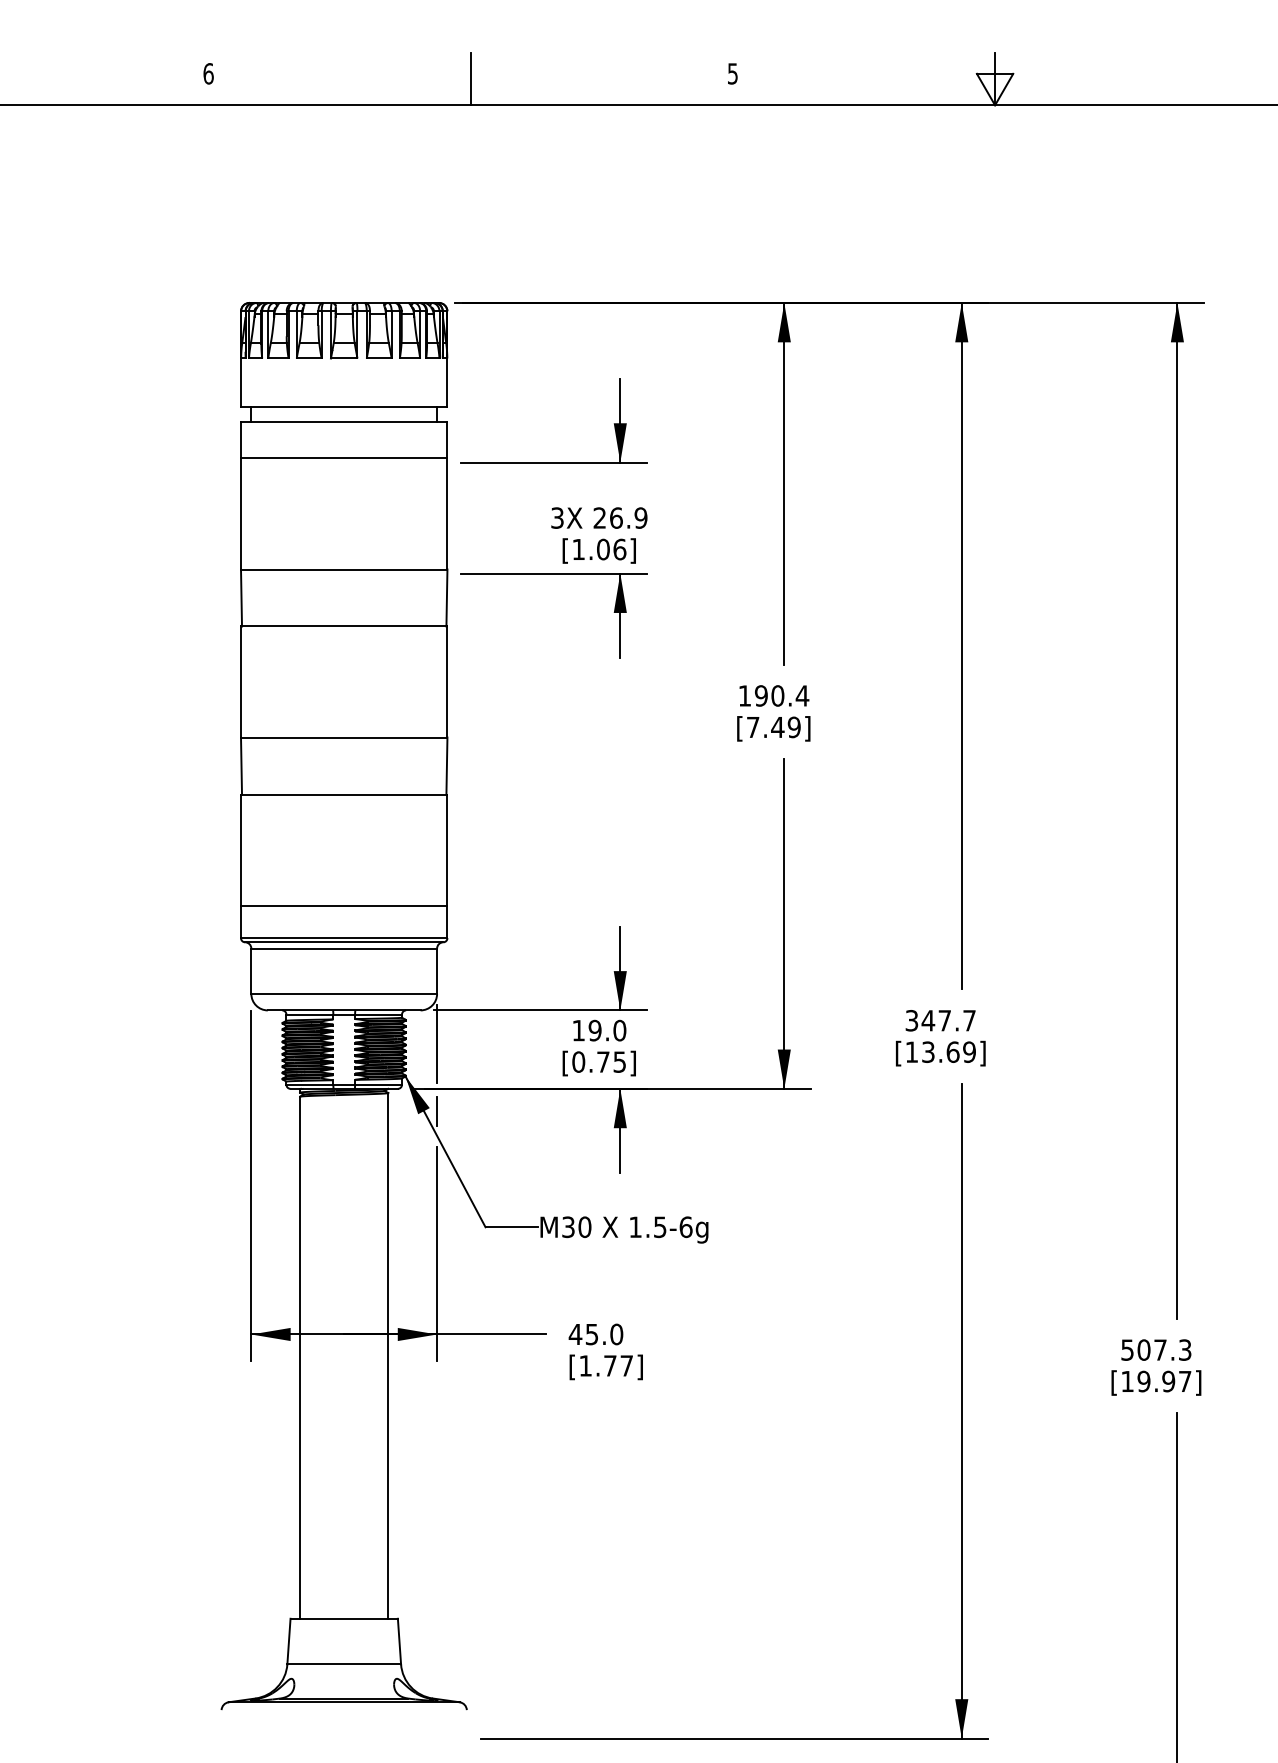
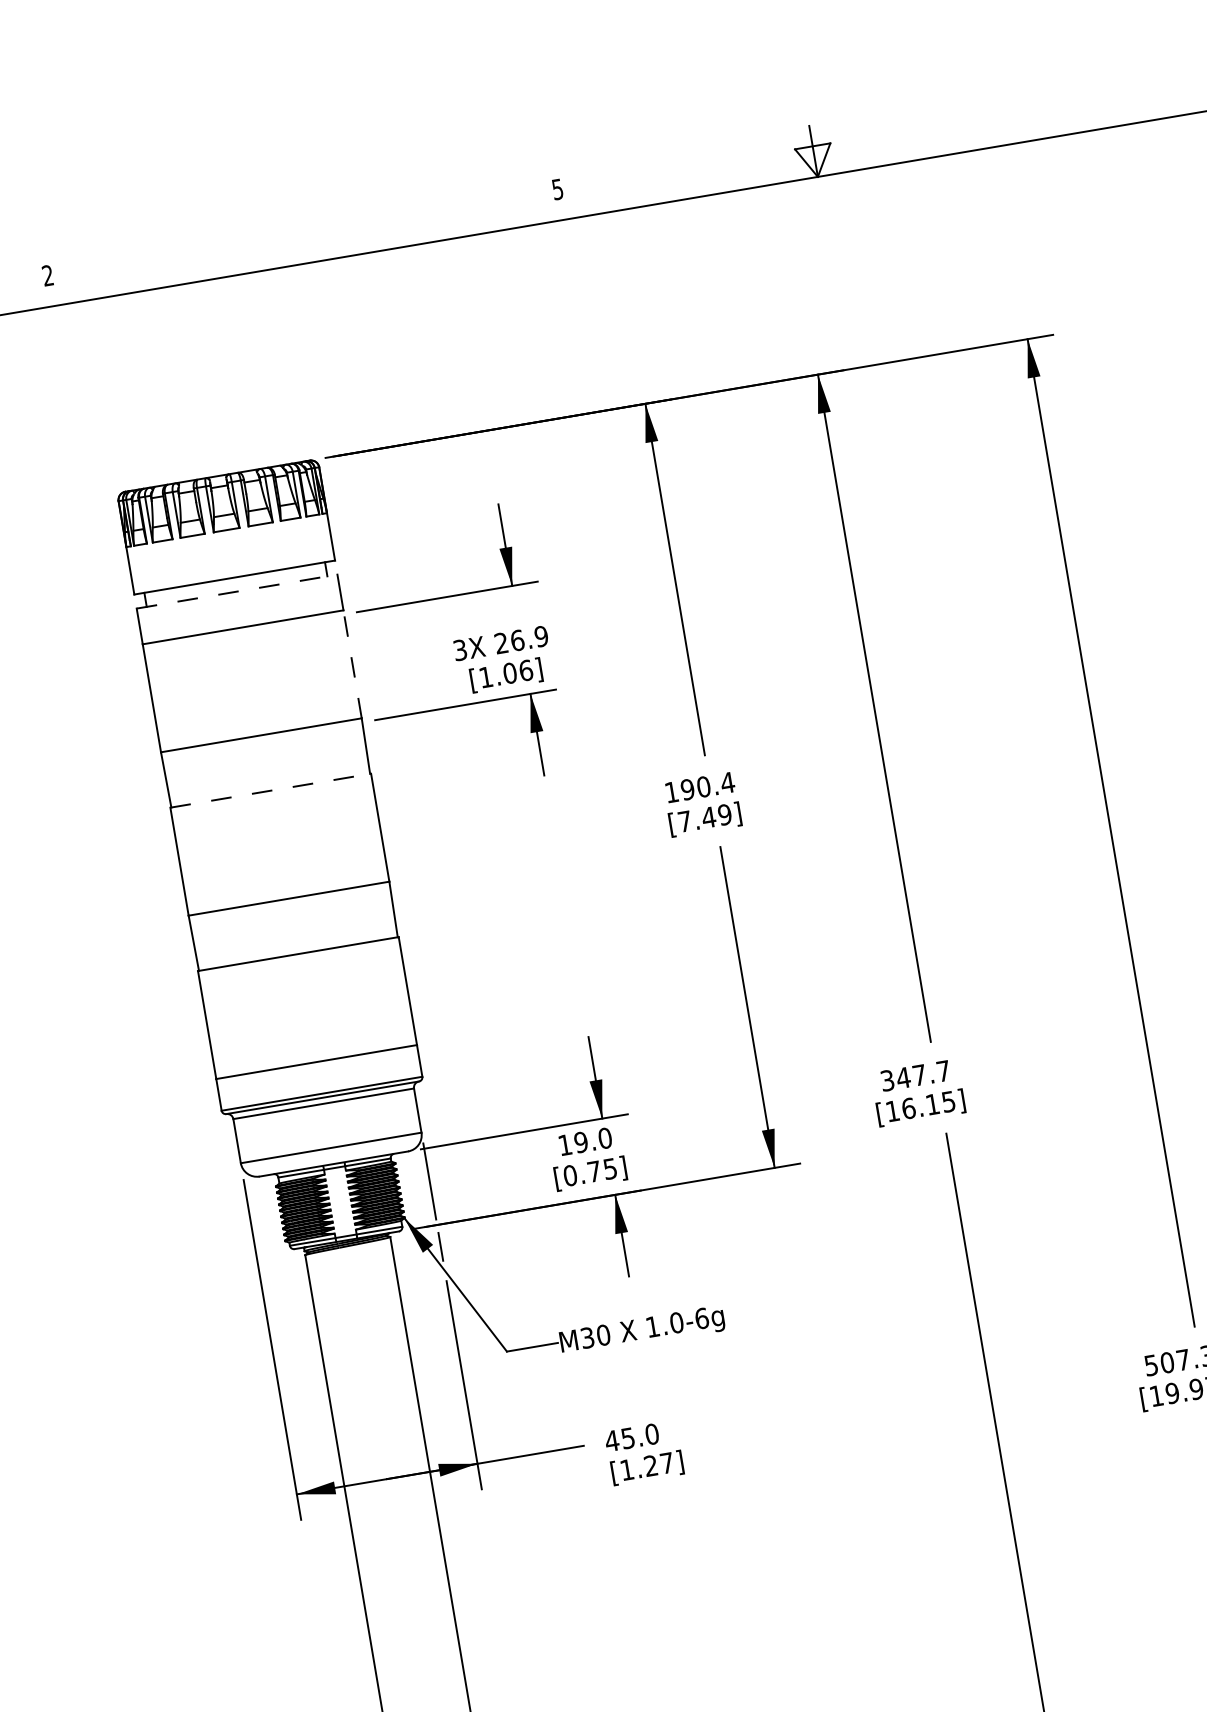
text: (208, 73) -> (47, 275), 6 -> 2
line: (470, 78) -> (303, 237), removed
line: (344, 421) -> (237, 591), solid -> dashed
line: (447, 513) -> (352, 663), solid -> dashed
line: (344, 626) -> (271, 790), solid -> dashed
text: (948, 1051) -> (928, 1104), [13.69] -> [16.15]
text: (659, 1227) -> (676, 1323), 1.5-6g -> 1.0-6g
text: (610, 1365) -> (651, 1465), [1.77] -> [1.27]

